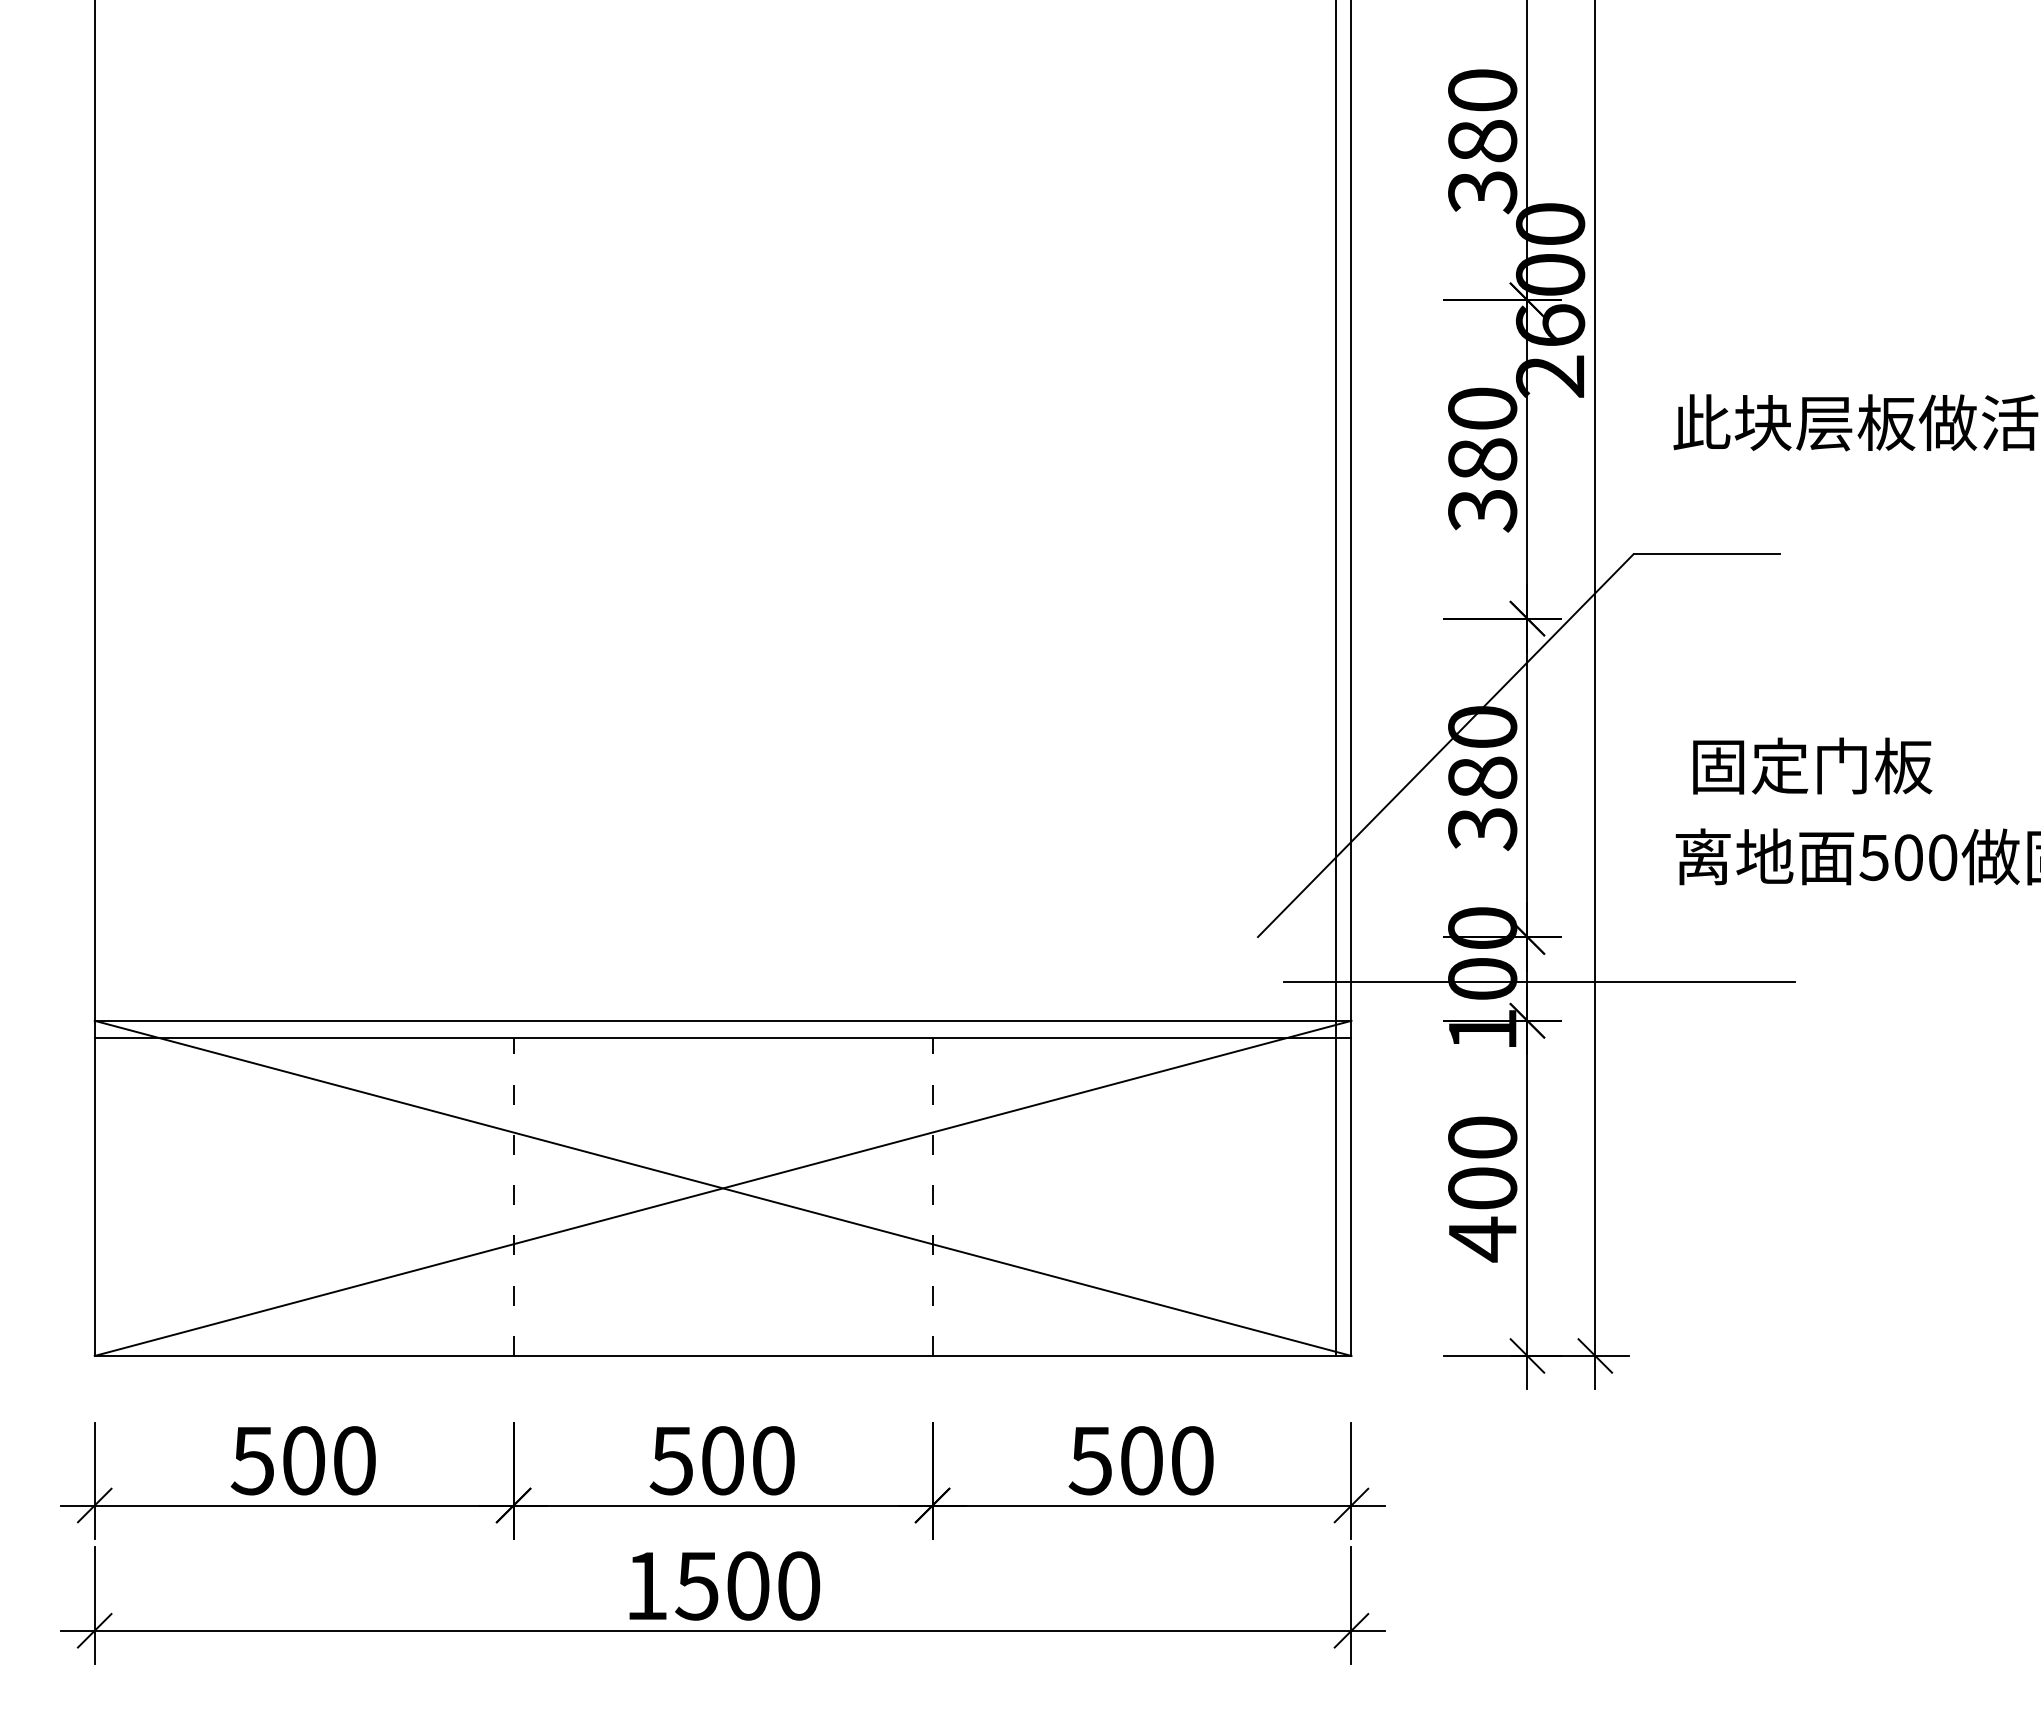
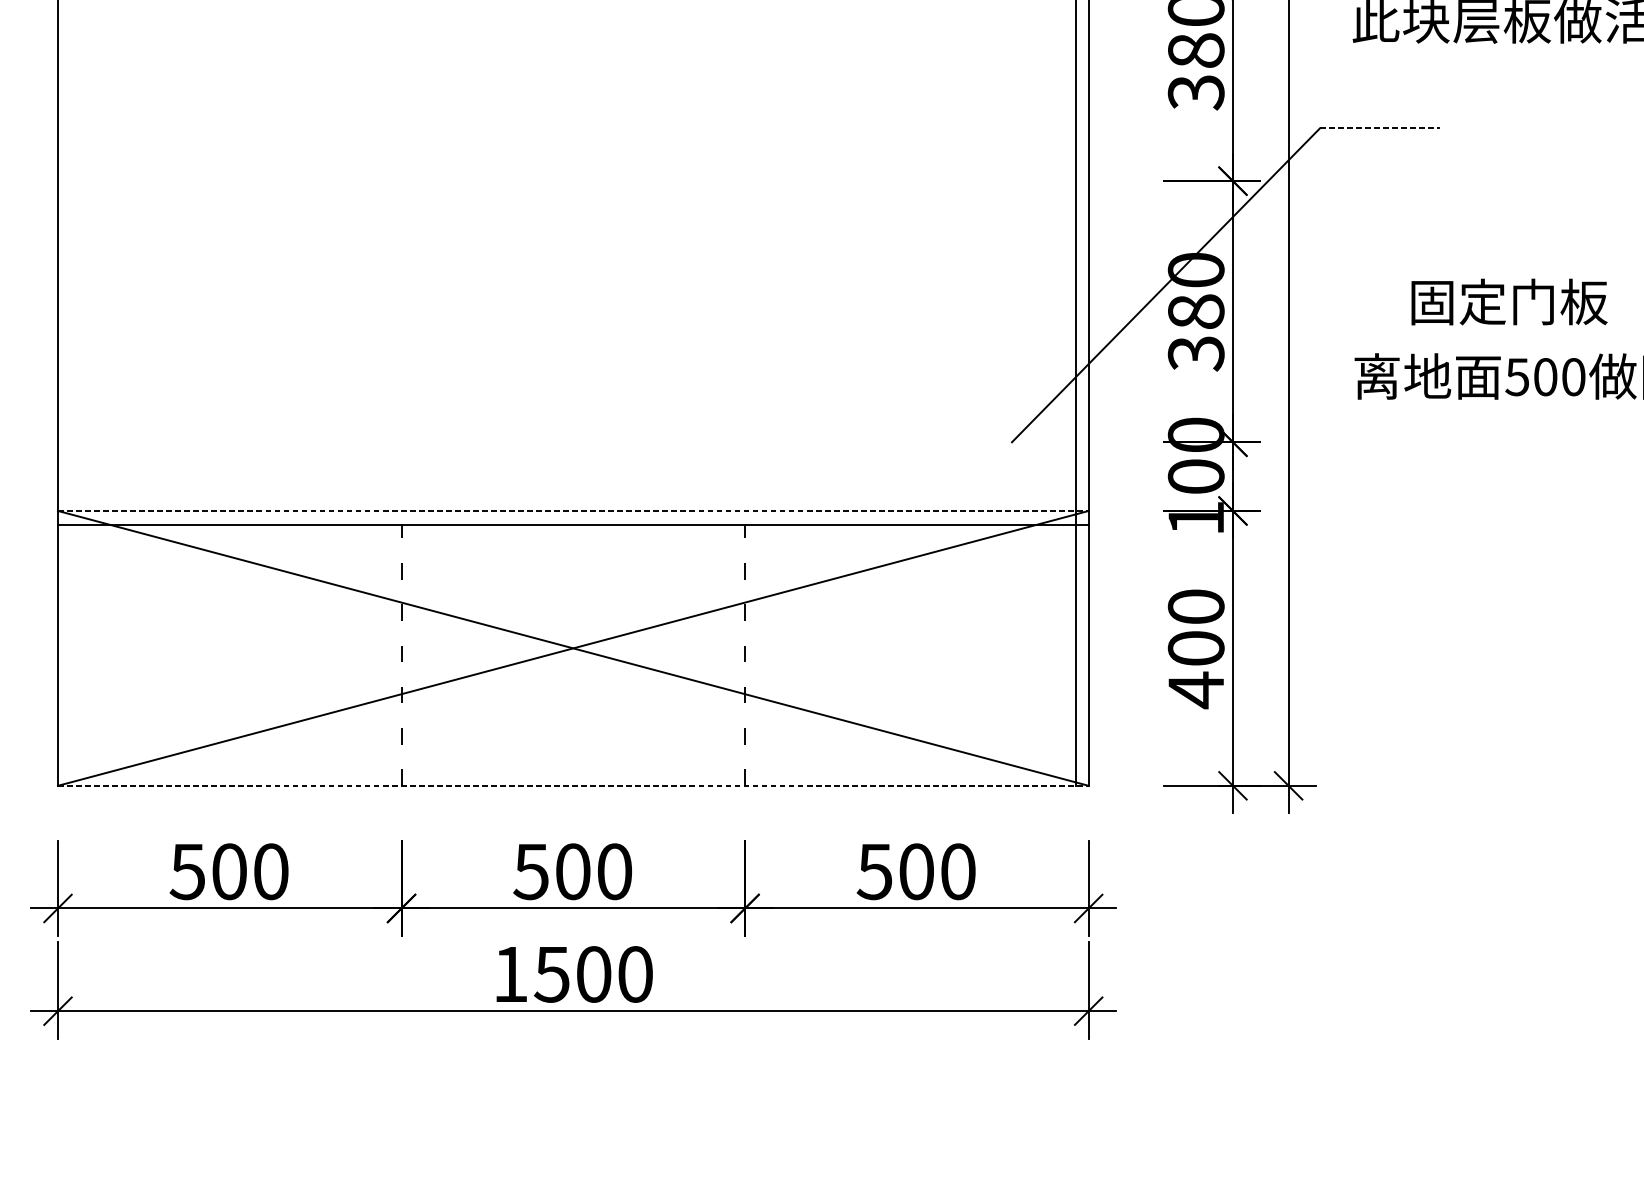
line: (1707, 554) -> (1380, 128), solid -> dashed
text: (1812, 765) -> (1509, 301), moved
line: (1538, 981) -> (1242, 478), removed
line: (723, 1020) -> (573, 510), solid -> dashed
line: (723, 1355) -> (573, 785), solid -> dashed

